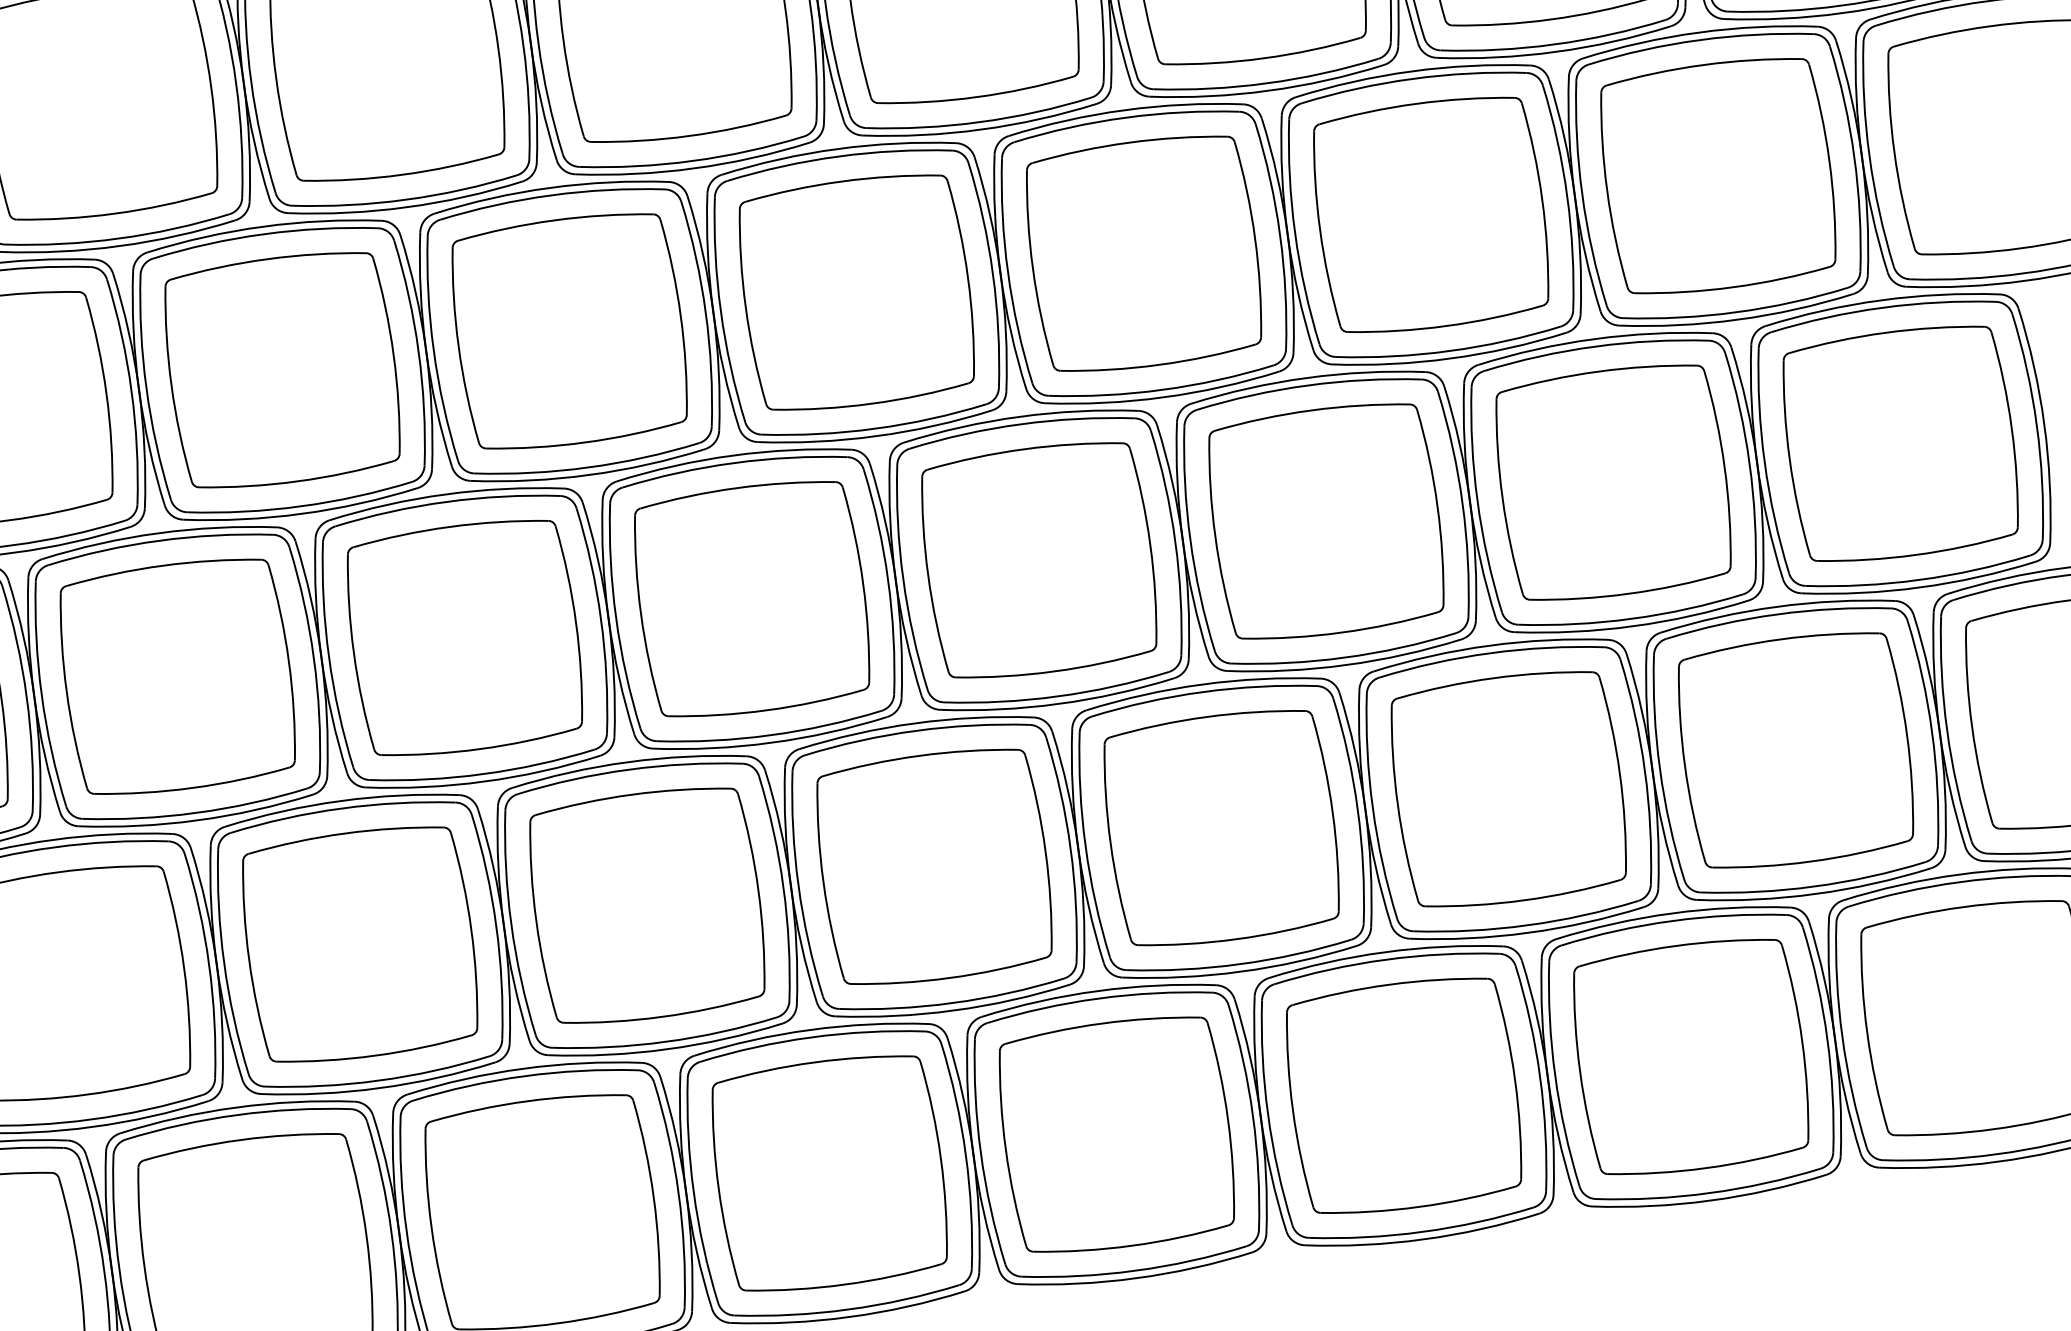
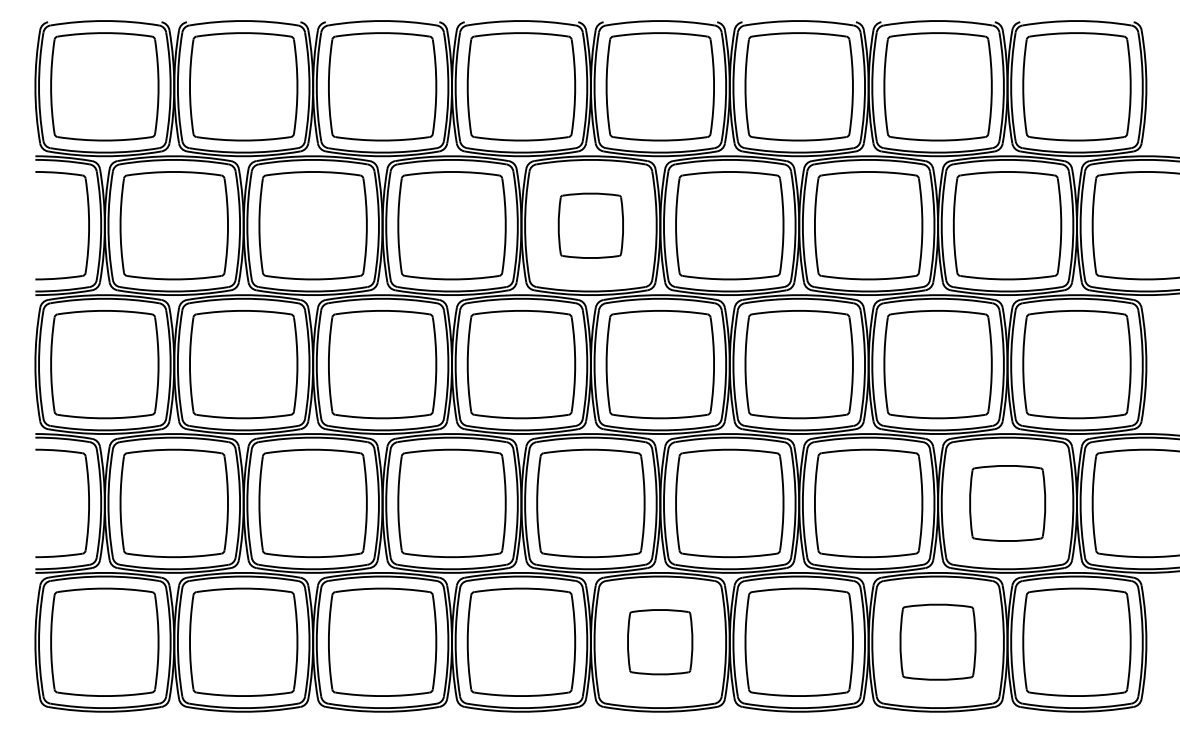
part: (855, 292) -> (590, 225), size x0.6
part: (1795, 750) -> (1007, 503), size x0.7
part: (1689, 1055) -> (937, 641), size x0.7
part: (1114, 1133) -> (659, 641), size x0.6

